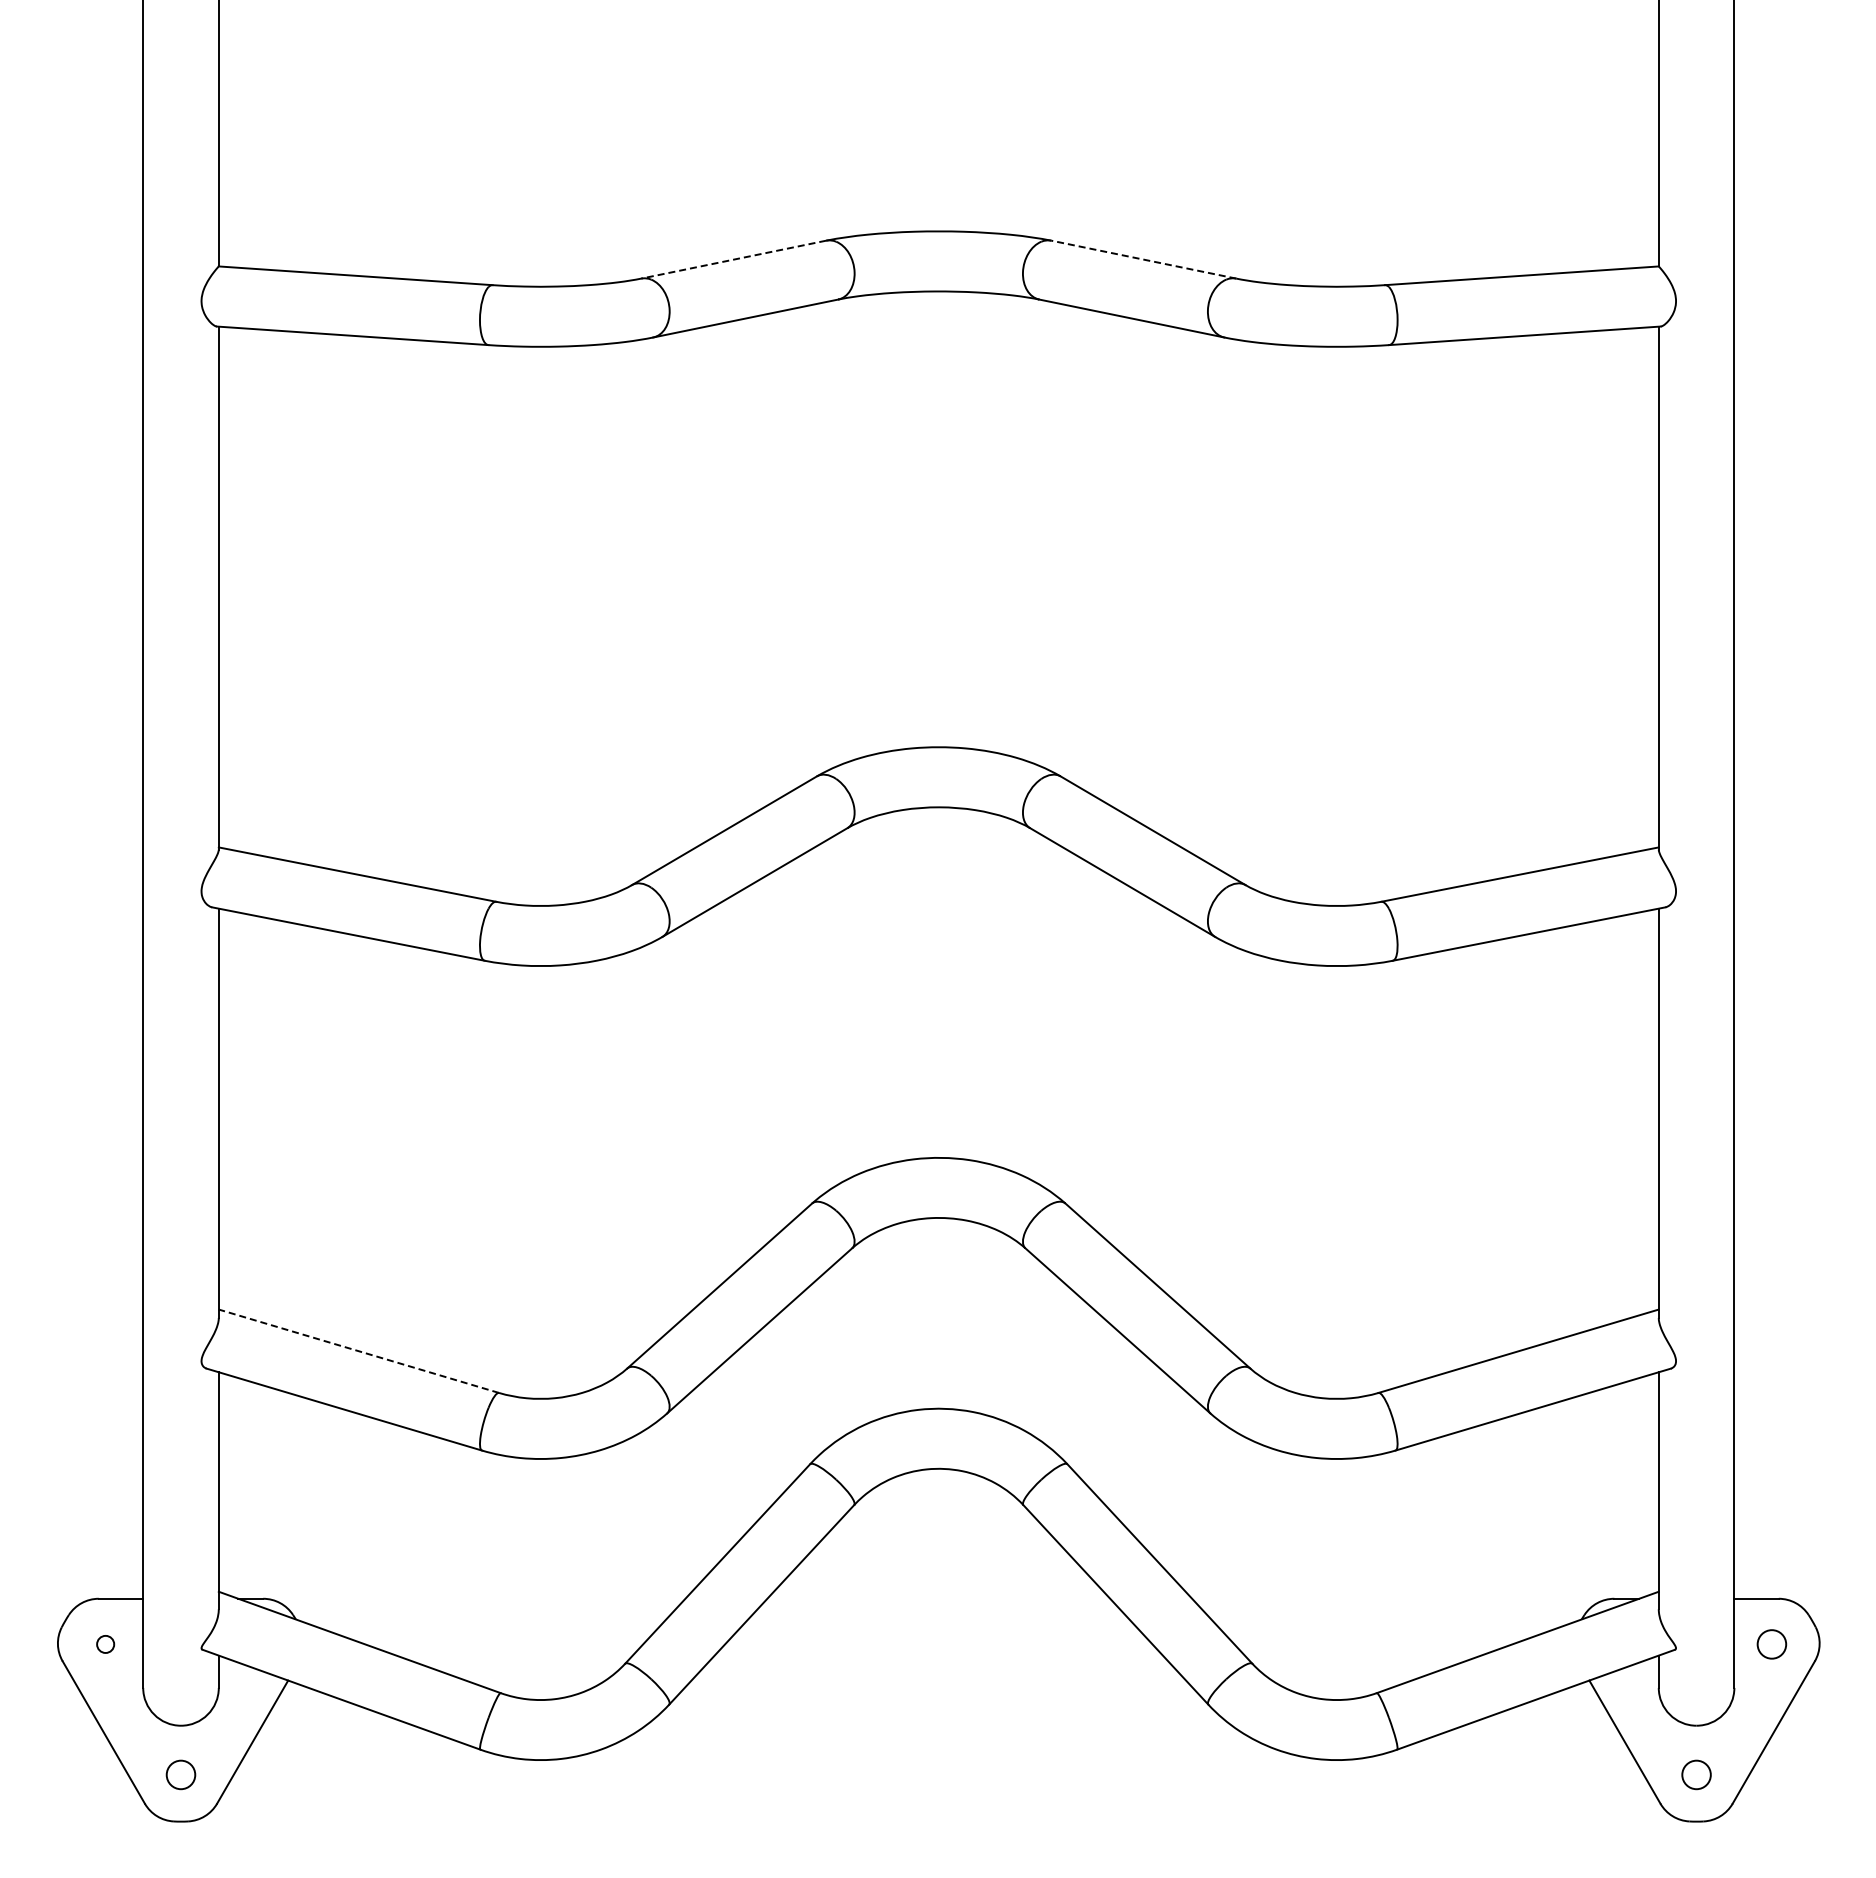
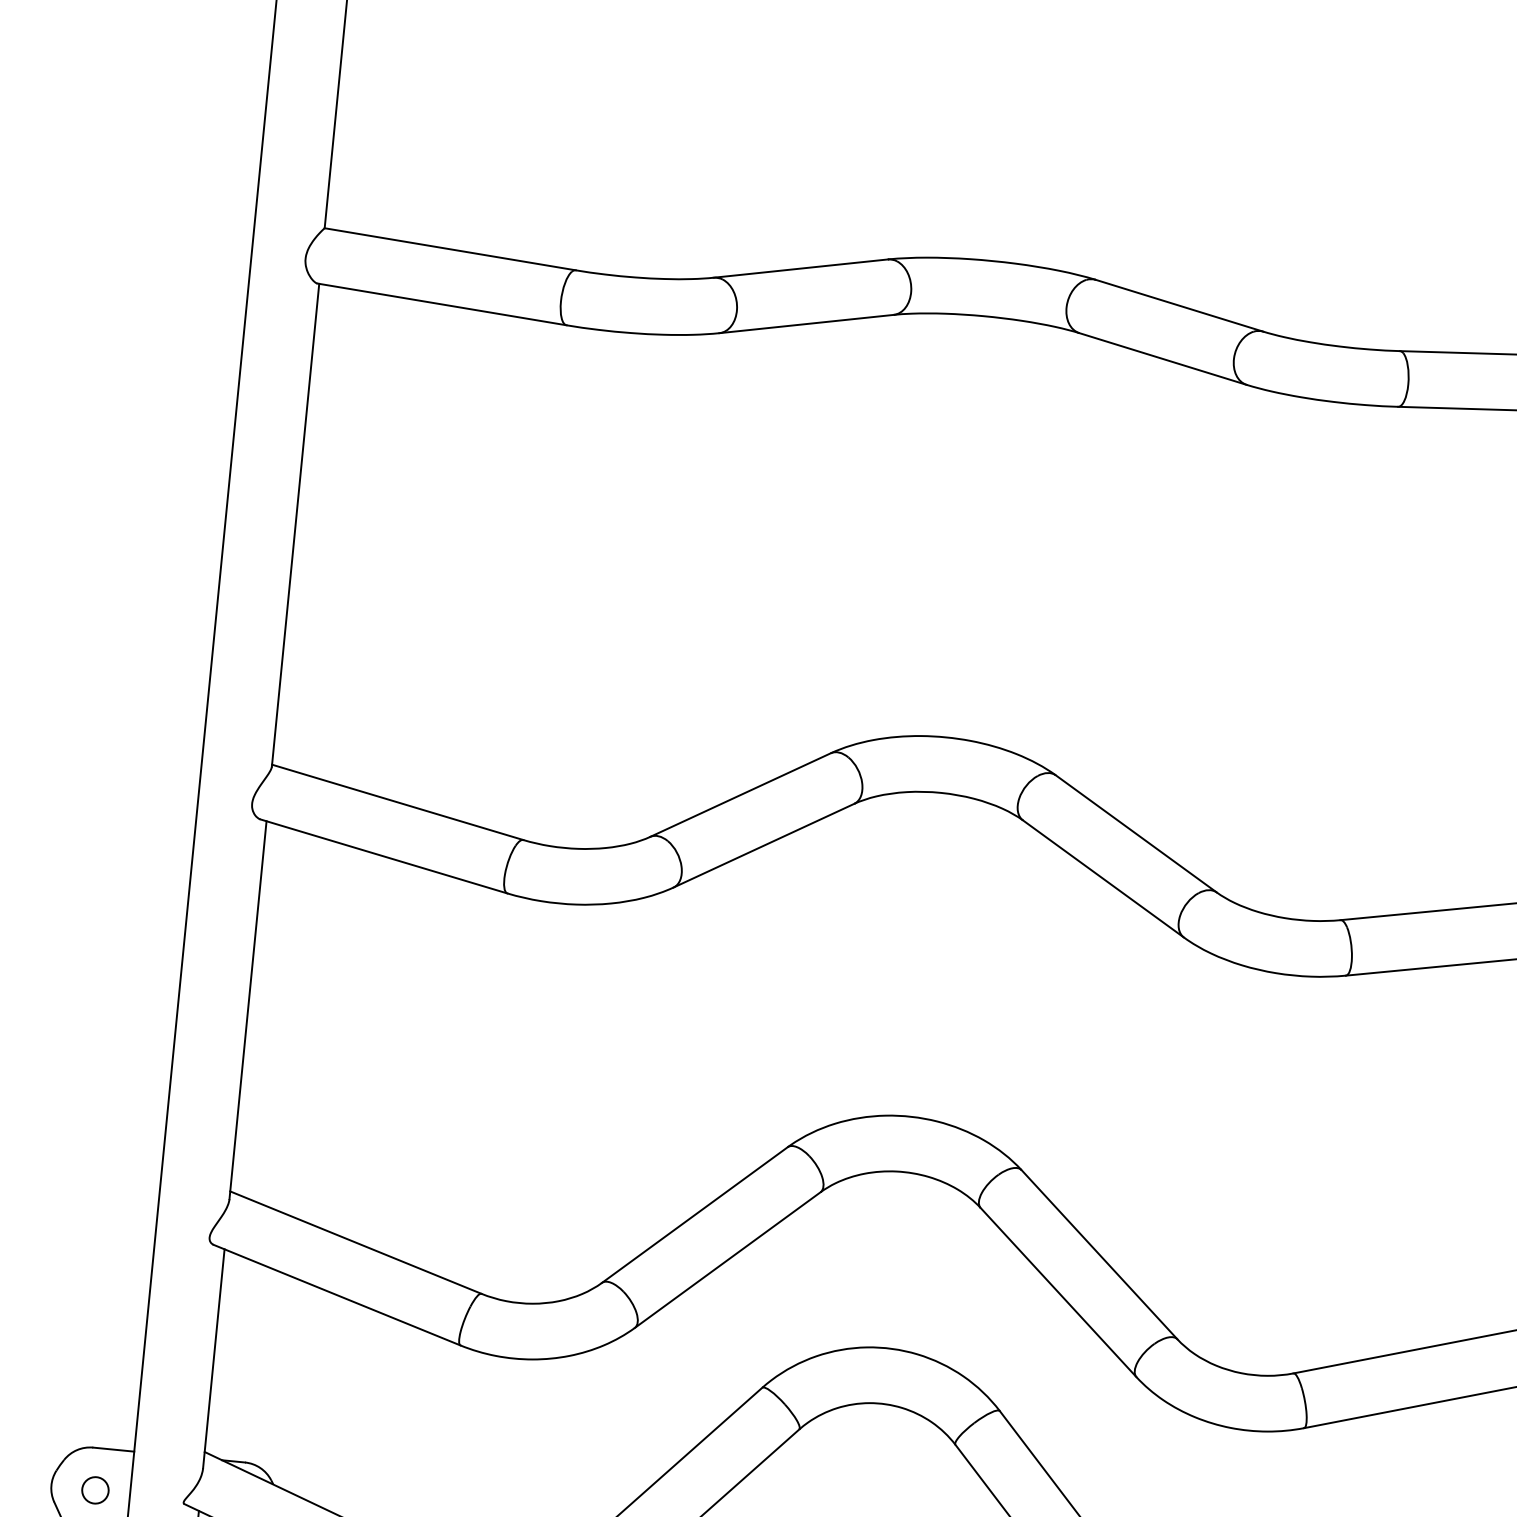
line: (733, 259) -> (800, 268), dashed -> solid
line: (1143, 259) -> (1179, 305), dashed -> solid
line: (358, 1351) -> (355, 1242), dashed -> solid
circle: (105, 1644) -> (95, 1490), size x1.67

